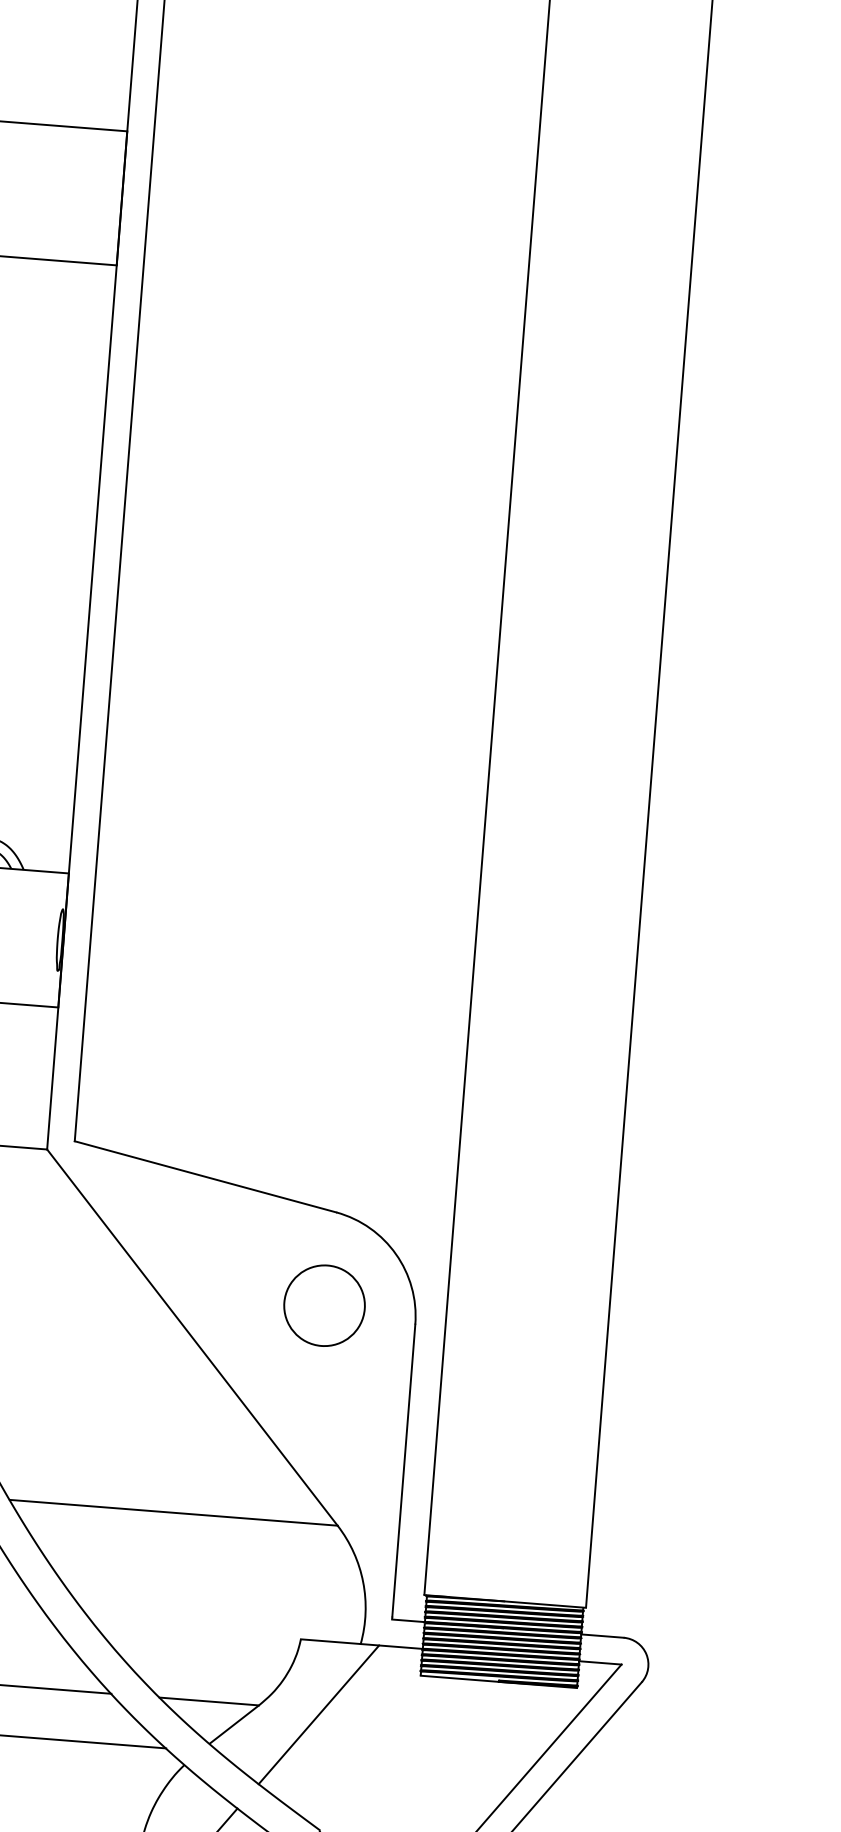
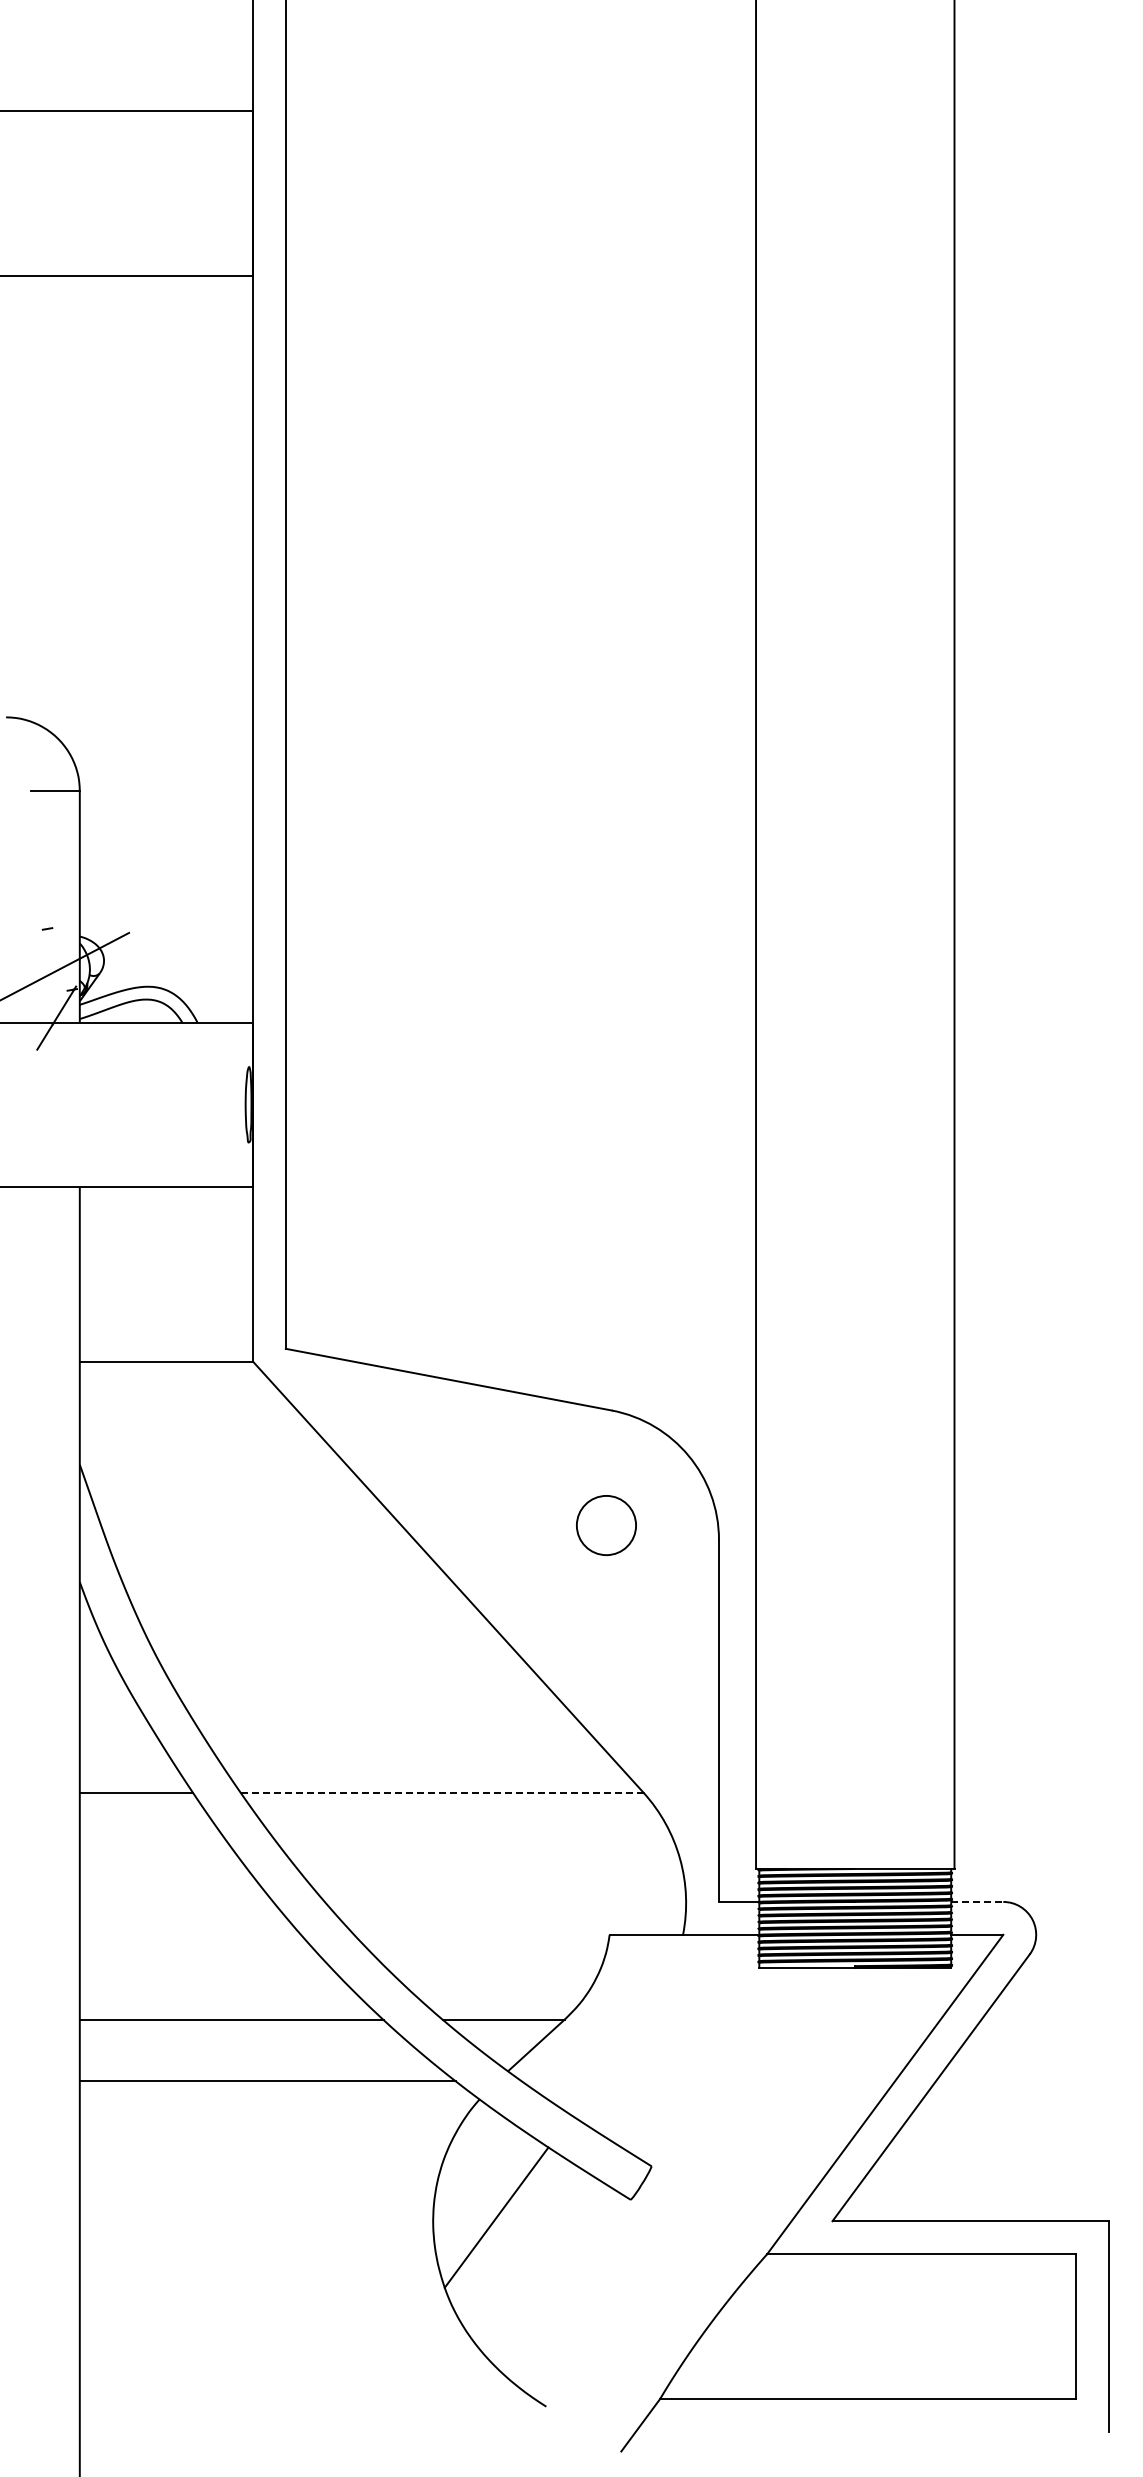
circle: (324, 1305) -> (606, 1525), size x0.6
line: (173, 1512) -> (442, 1792), solid -> dashed
line: (602, 1635) -> (977, 1901), solid -> dashed
line: (318, 1714) -> (638, 2024), removed

